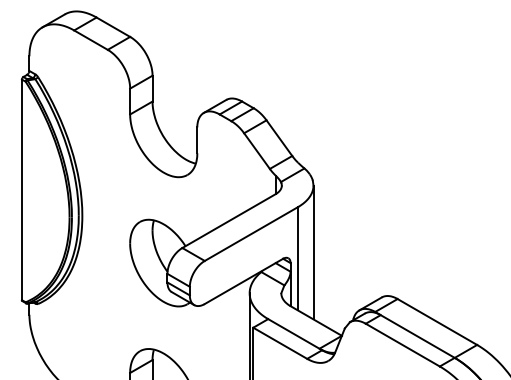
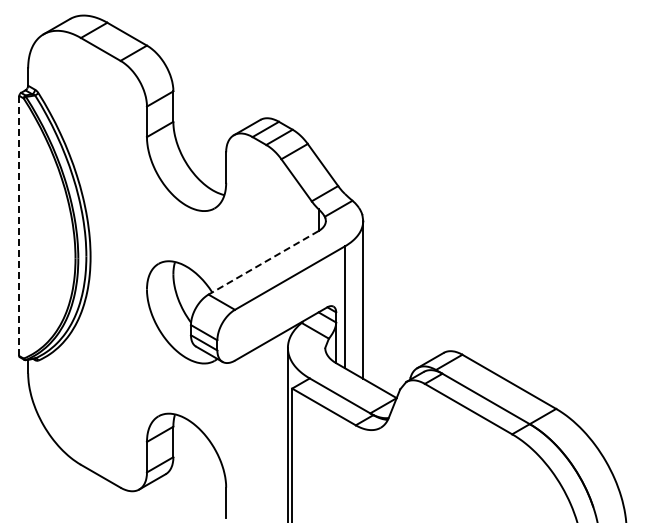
line: (22, 189) -> (19, 225), solid -> dashed
line: (228, 220) -> (263, 262), solid -> dashed

